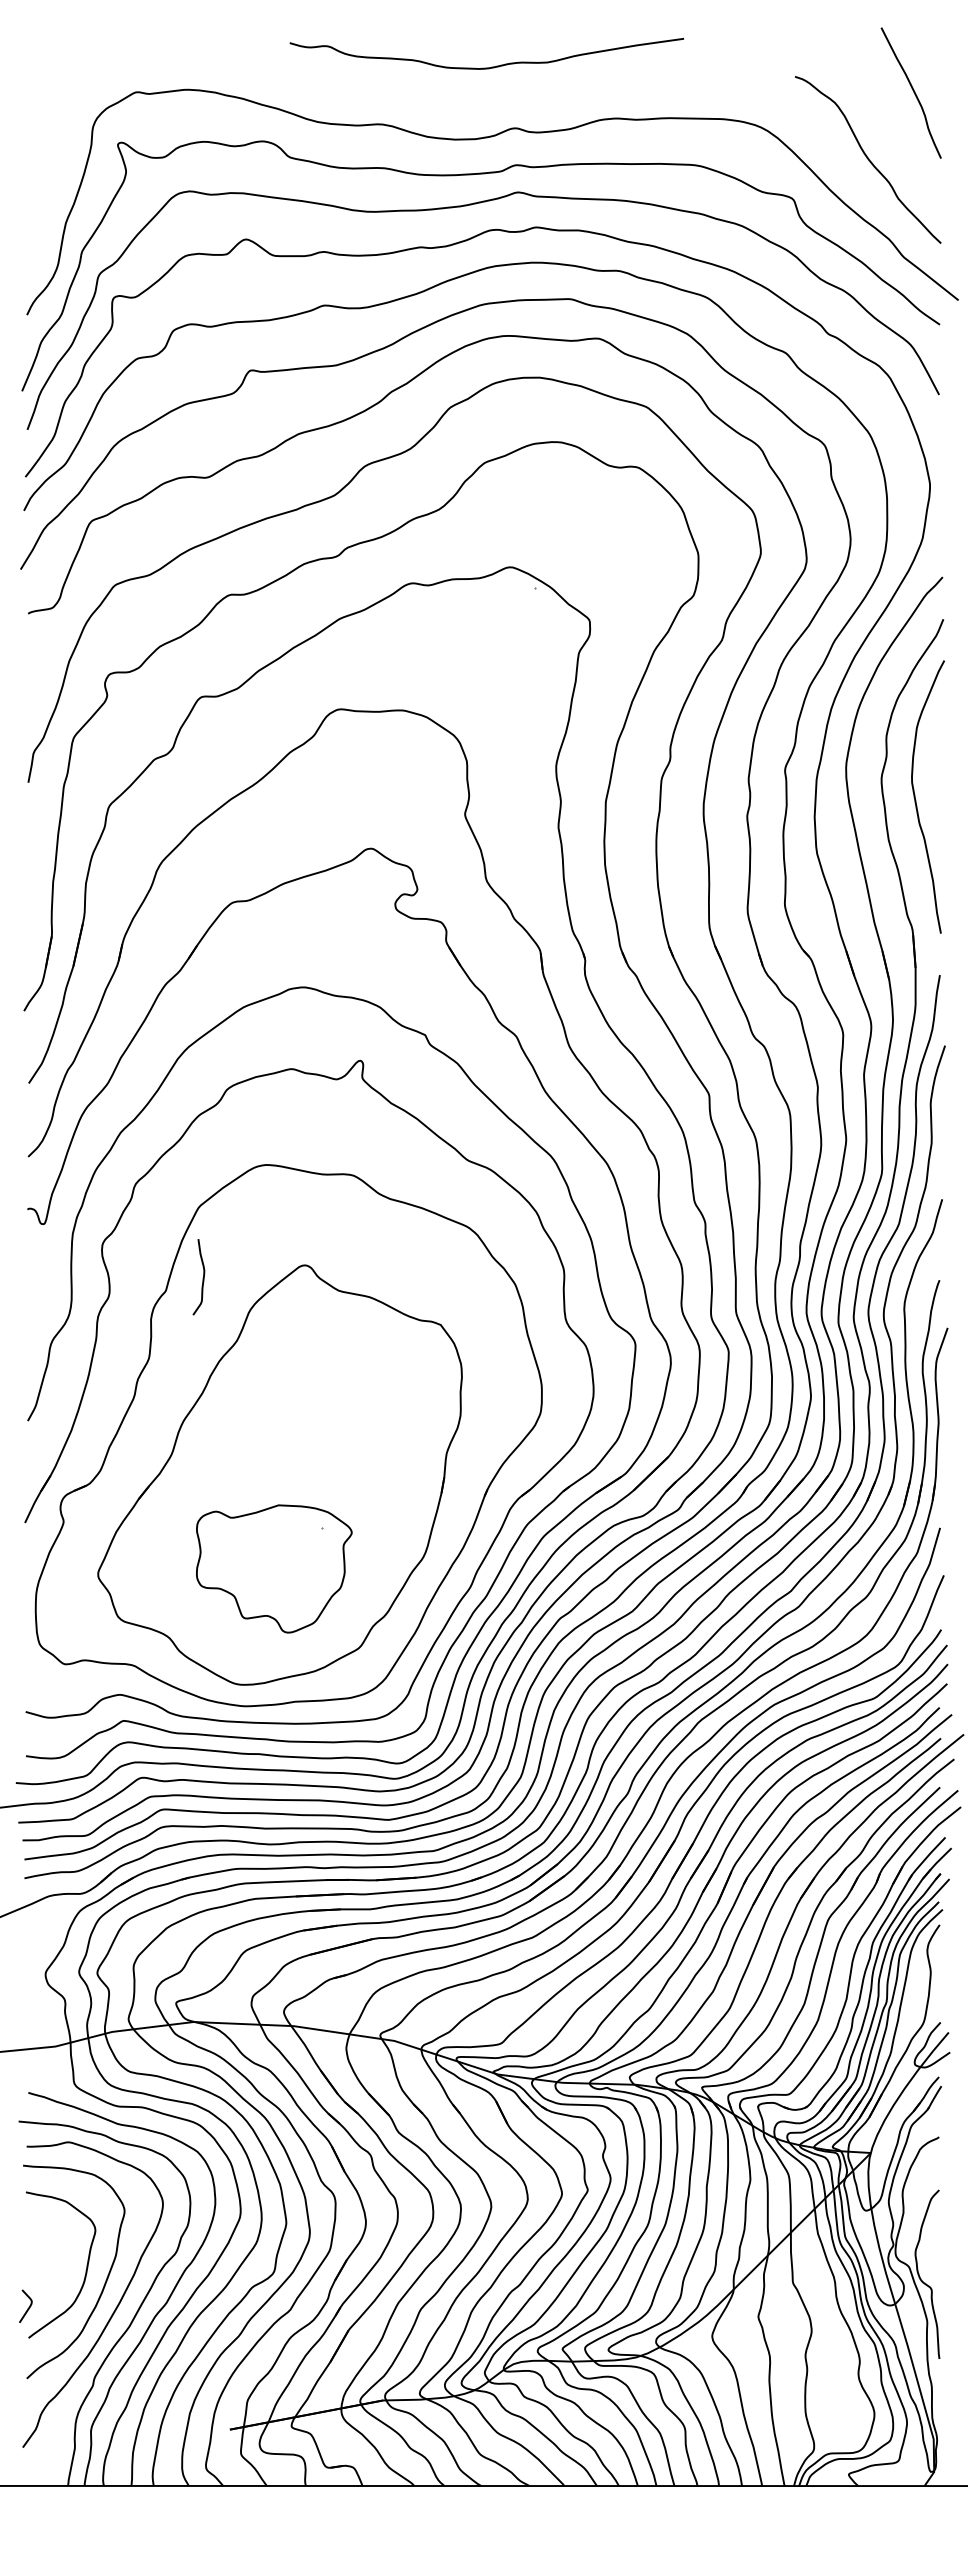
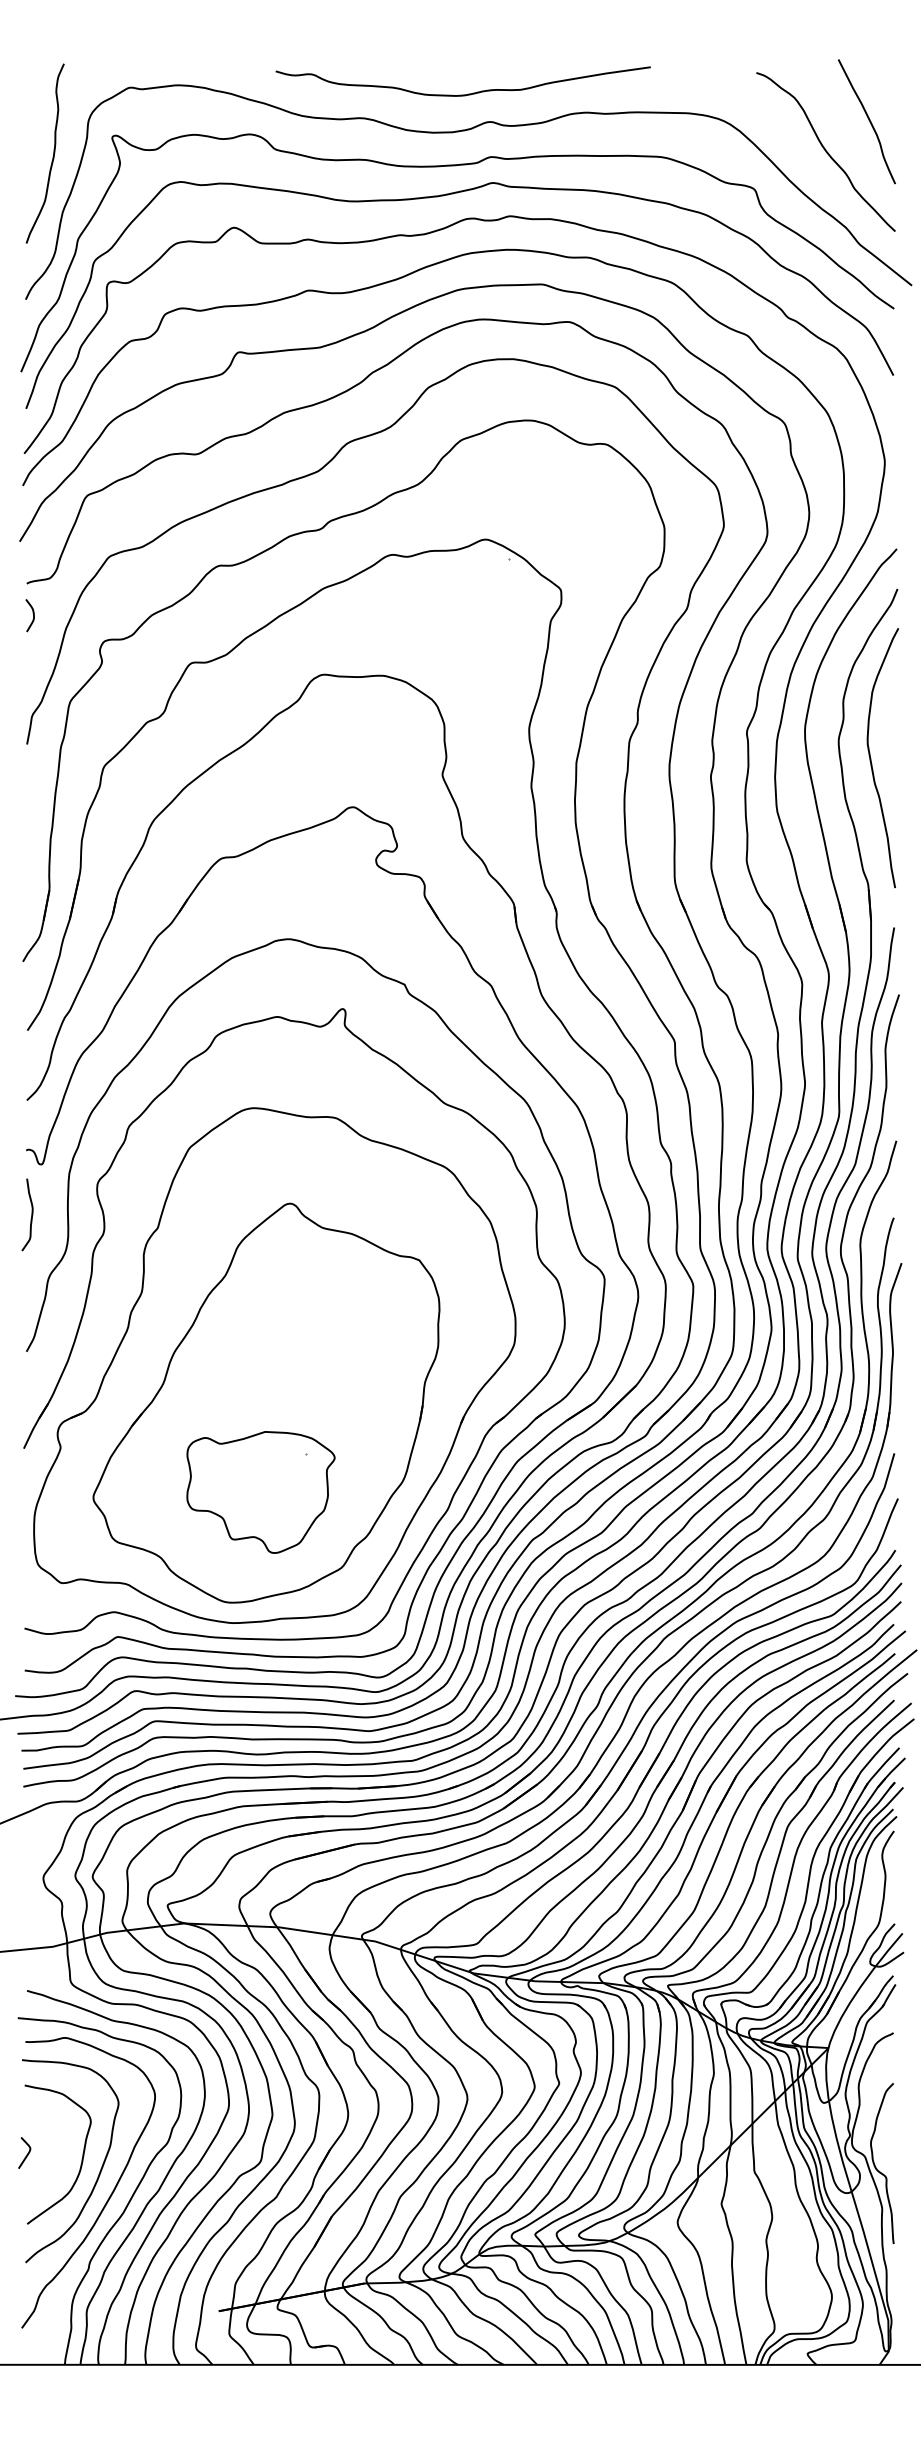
curve: (491, 66) -> (467, 93), moved
curve: (912, 90) -> (868, 119), moved
curve: (55, 162) -> (52, 154), added
curve: (34, 647) -> (32, 615), added
curve: (202, 1277) -> (30, 1215), moved
curve: (27, 2308) -> (26, 2155), moved

